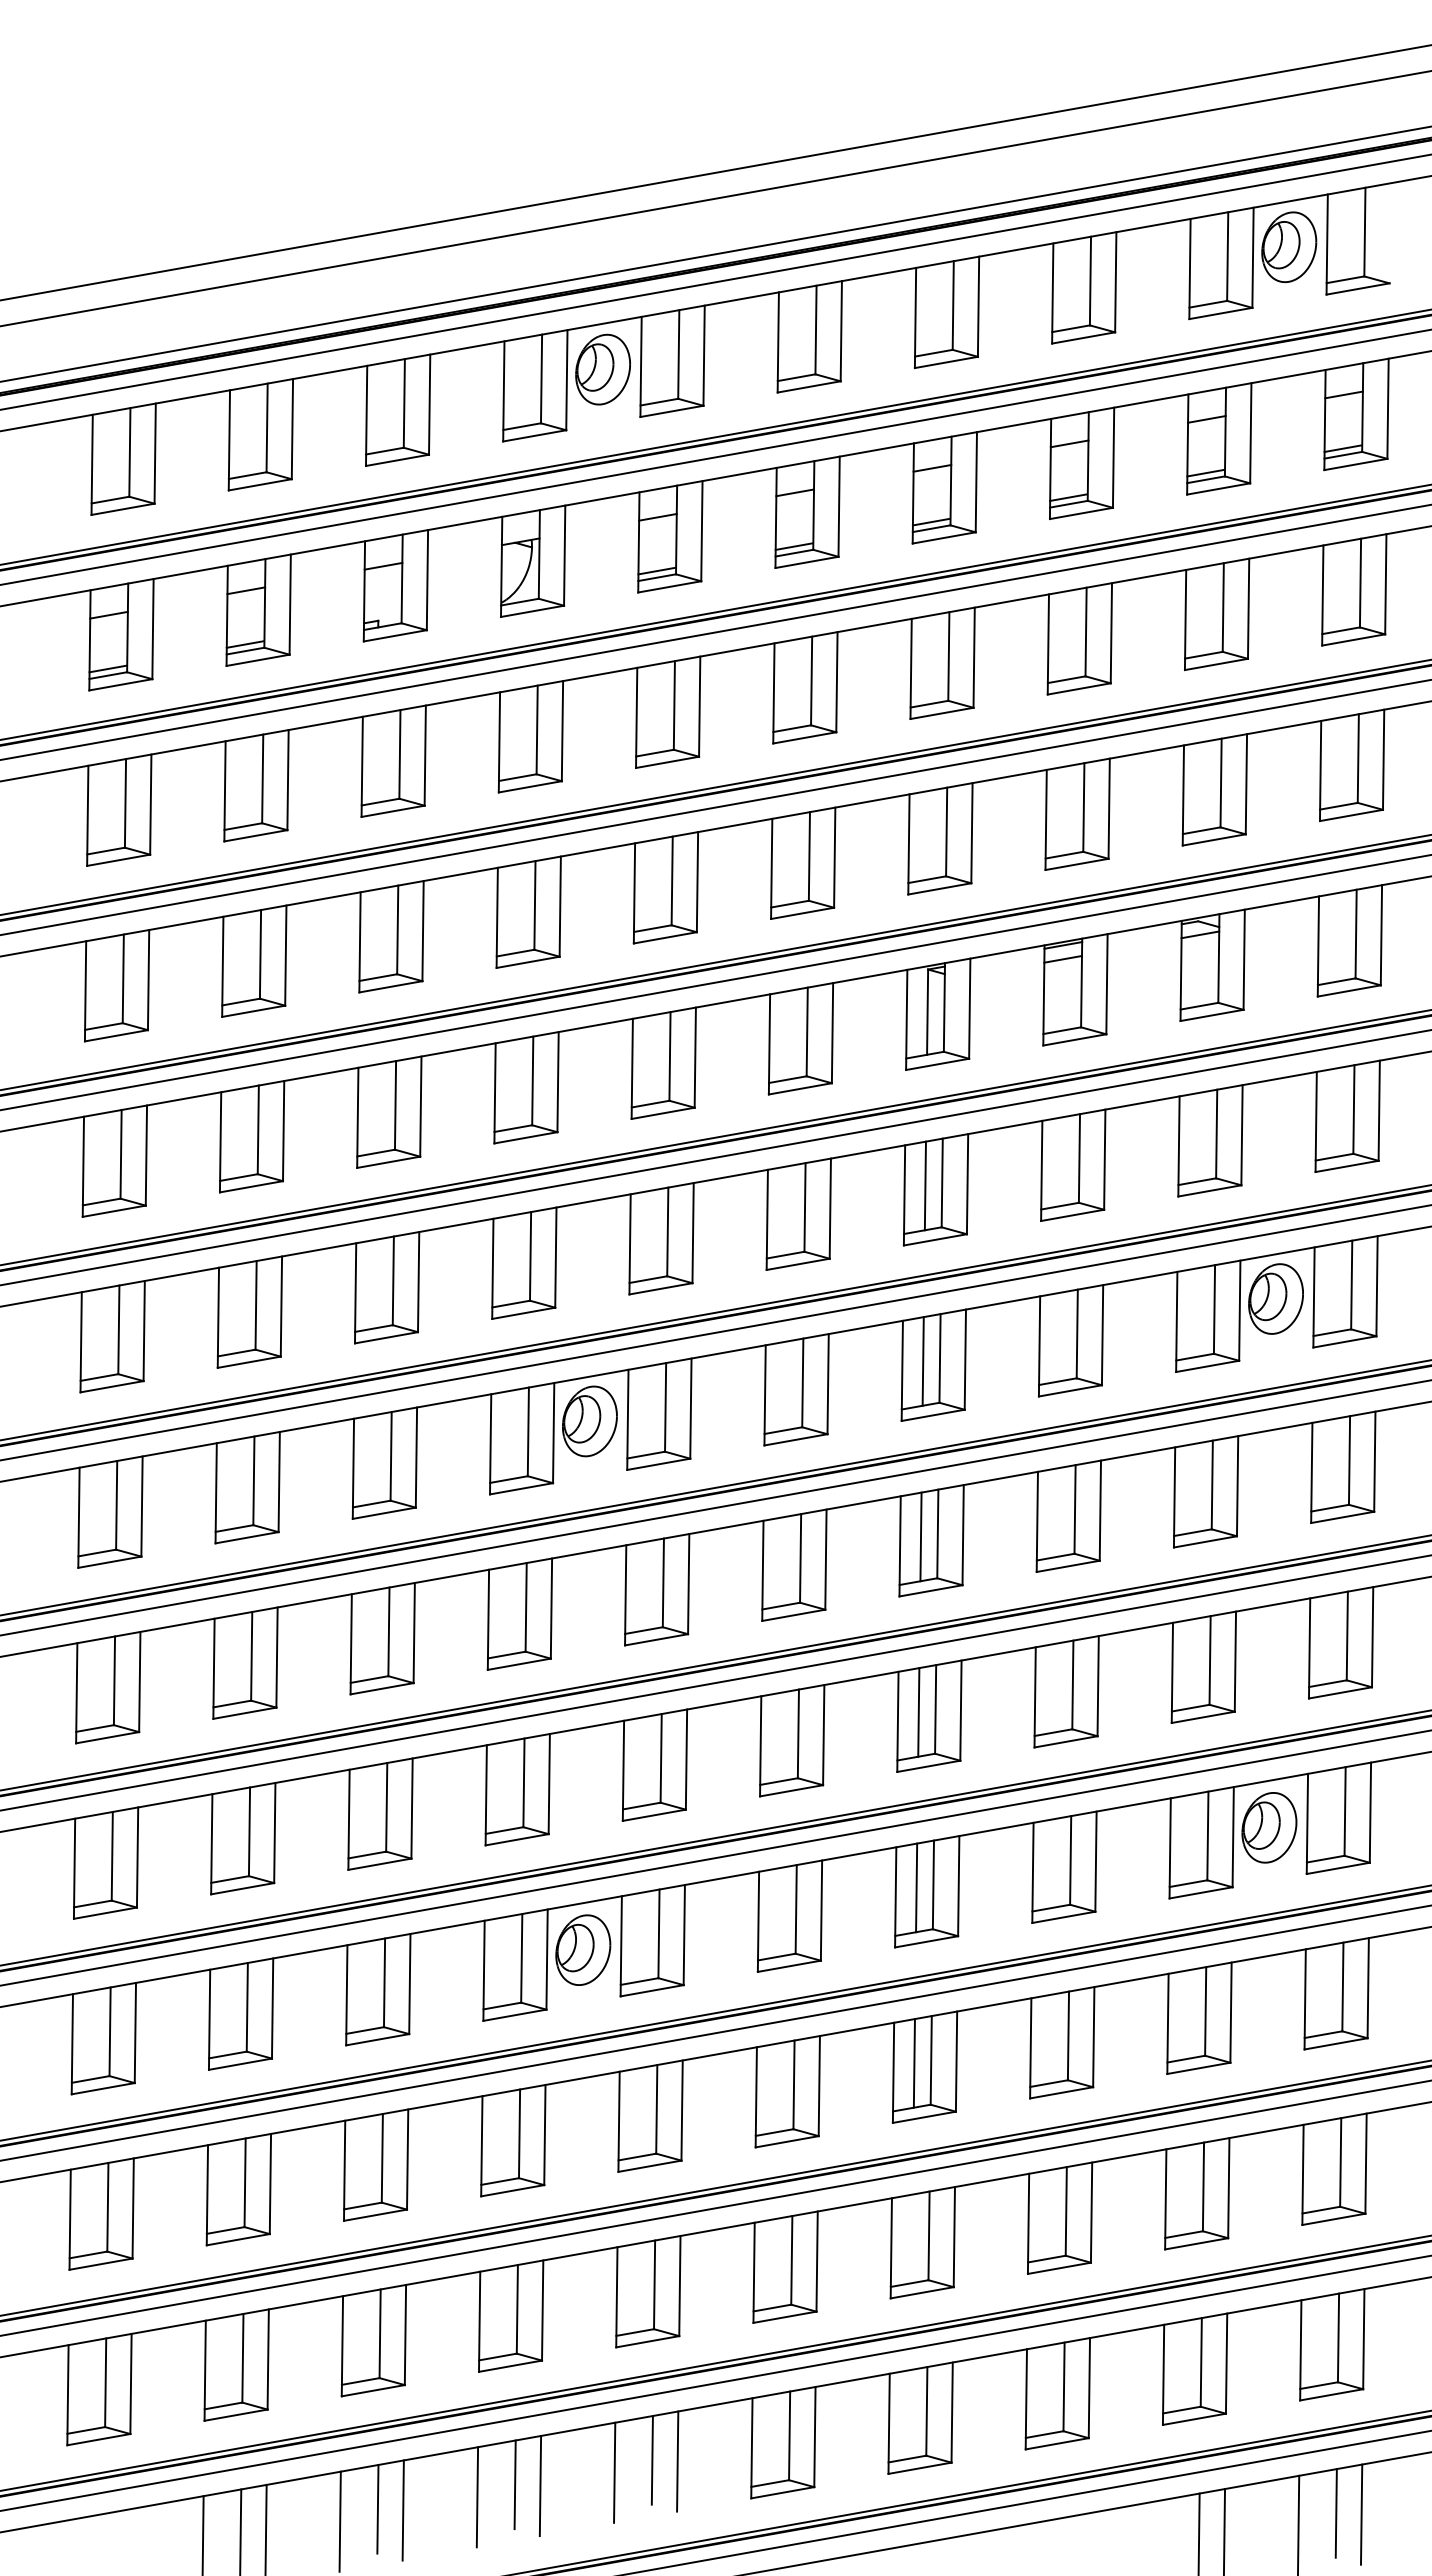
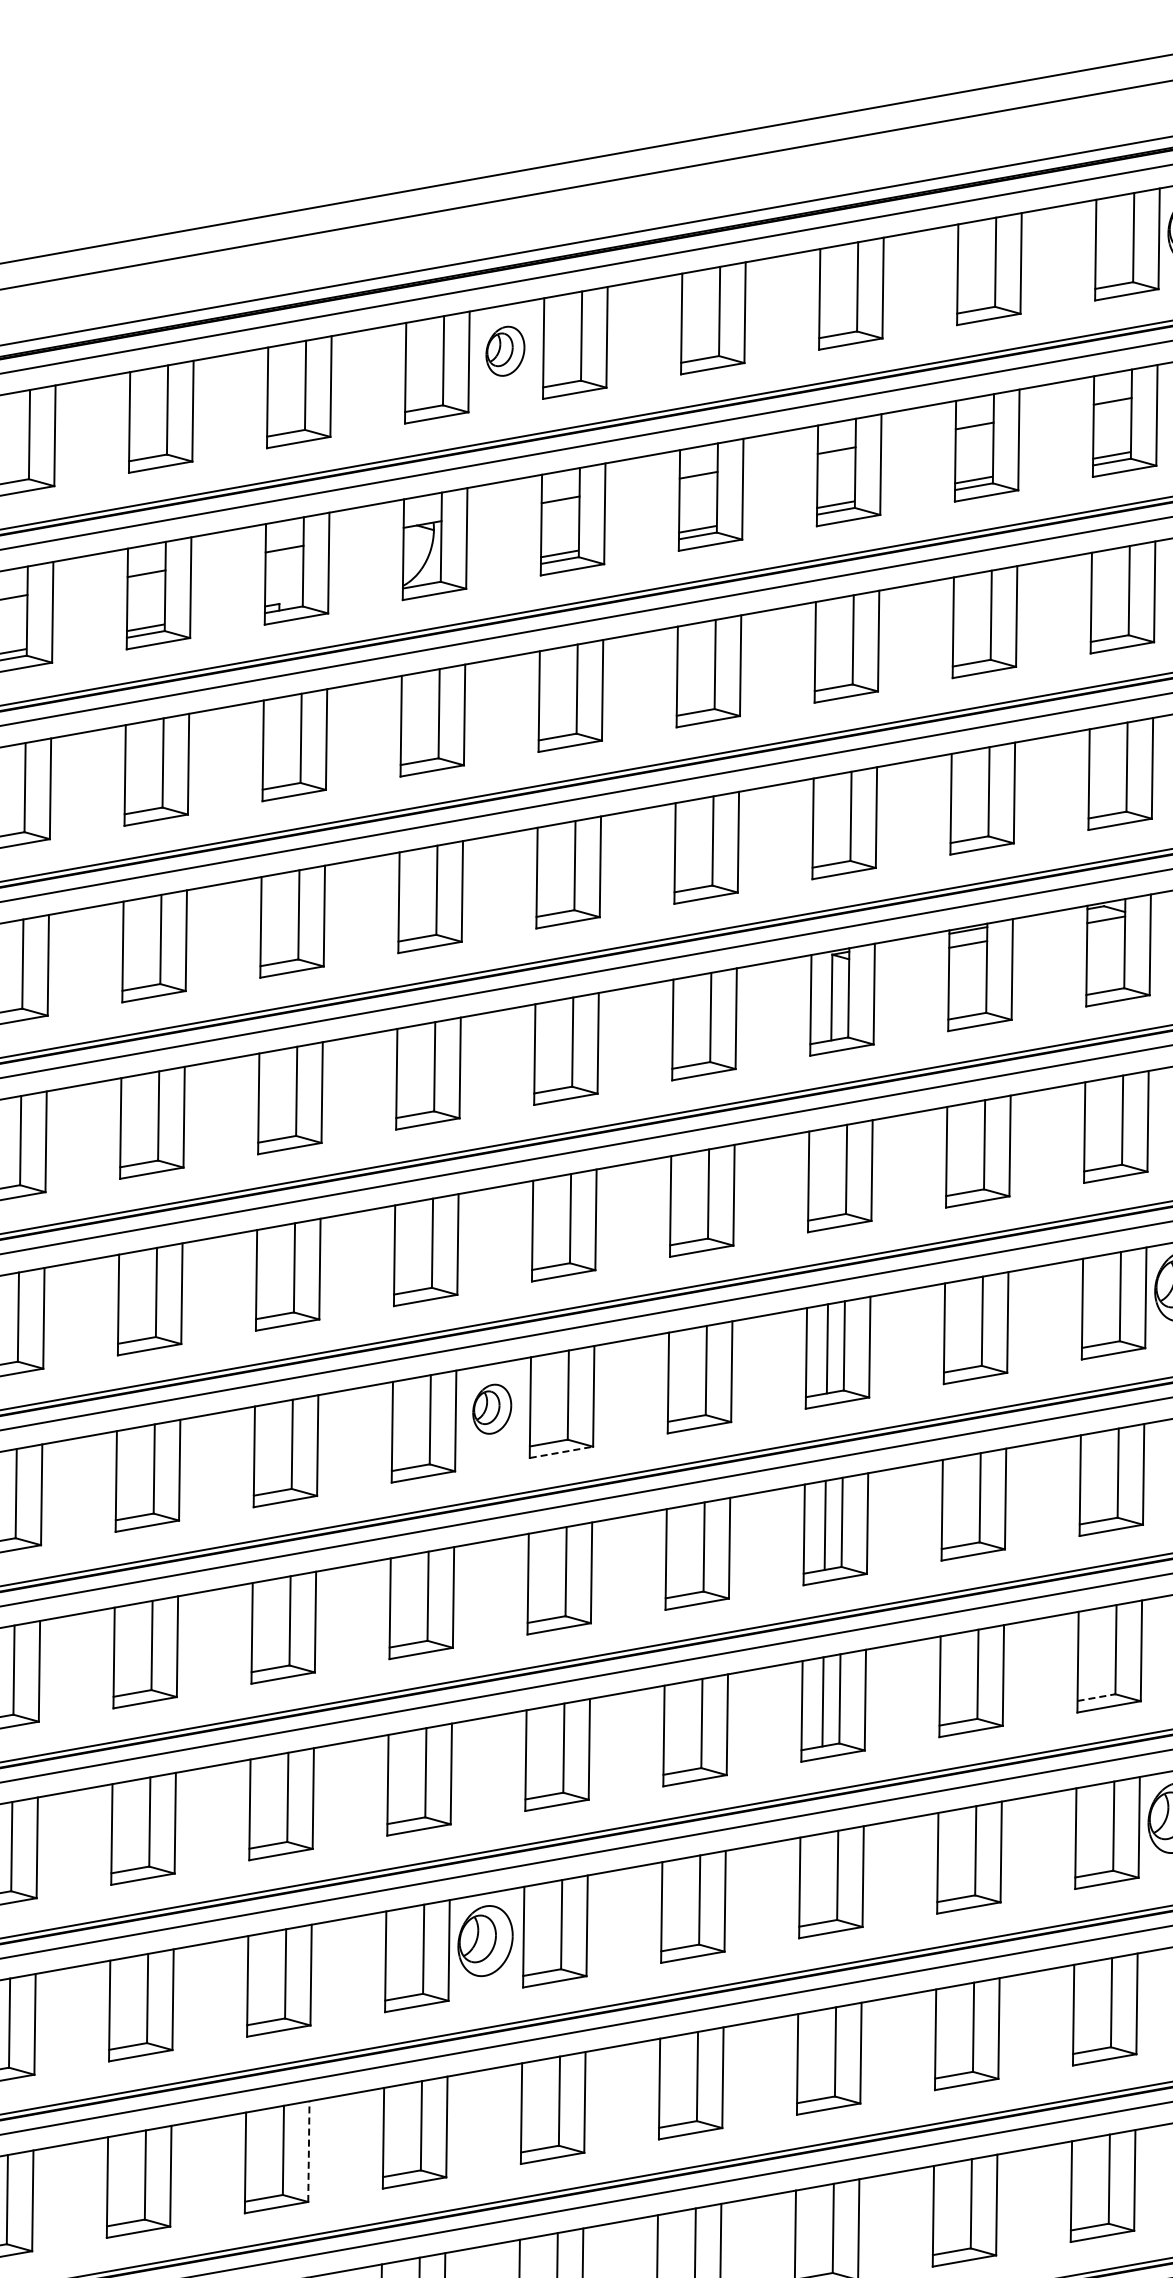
part: (602, 369) -> (504, 351), size x0.7
line: (924, 1185) -> (828, 1171), removed
part: (589, 1421) -> (491, 1409), size x0.7
line: (659, 1464) -> (562, 1452), solid -> dashed
line: (1191, 1708) -> (1097, 1697), solid -> dashed
line: (916, 1887) -> (820, 1878), removed
line: (913, 2063) -> (817, 2055), removed
line: (407, 2159) -> (308, 2151), solid -> dashed

